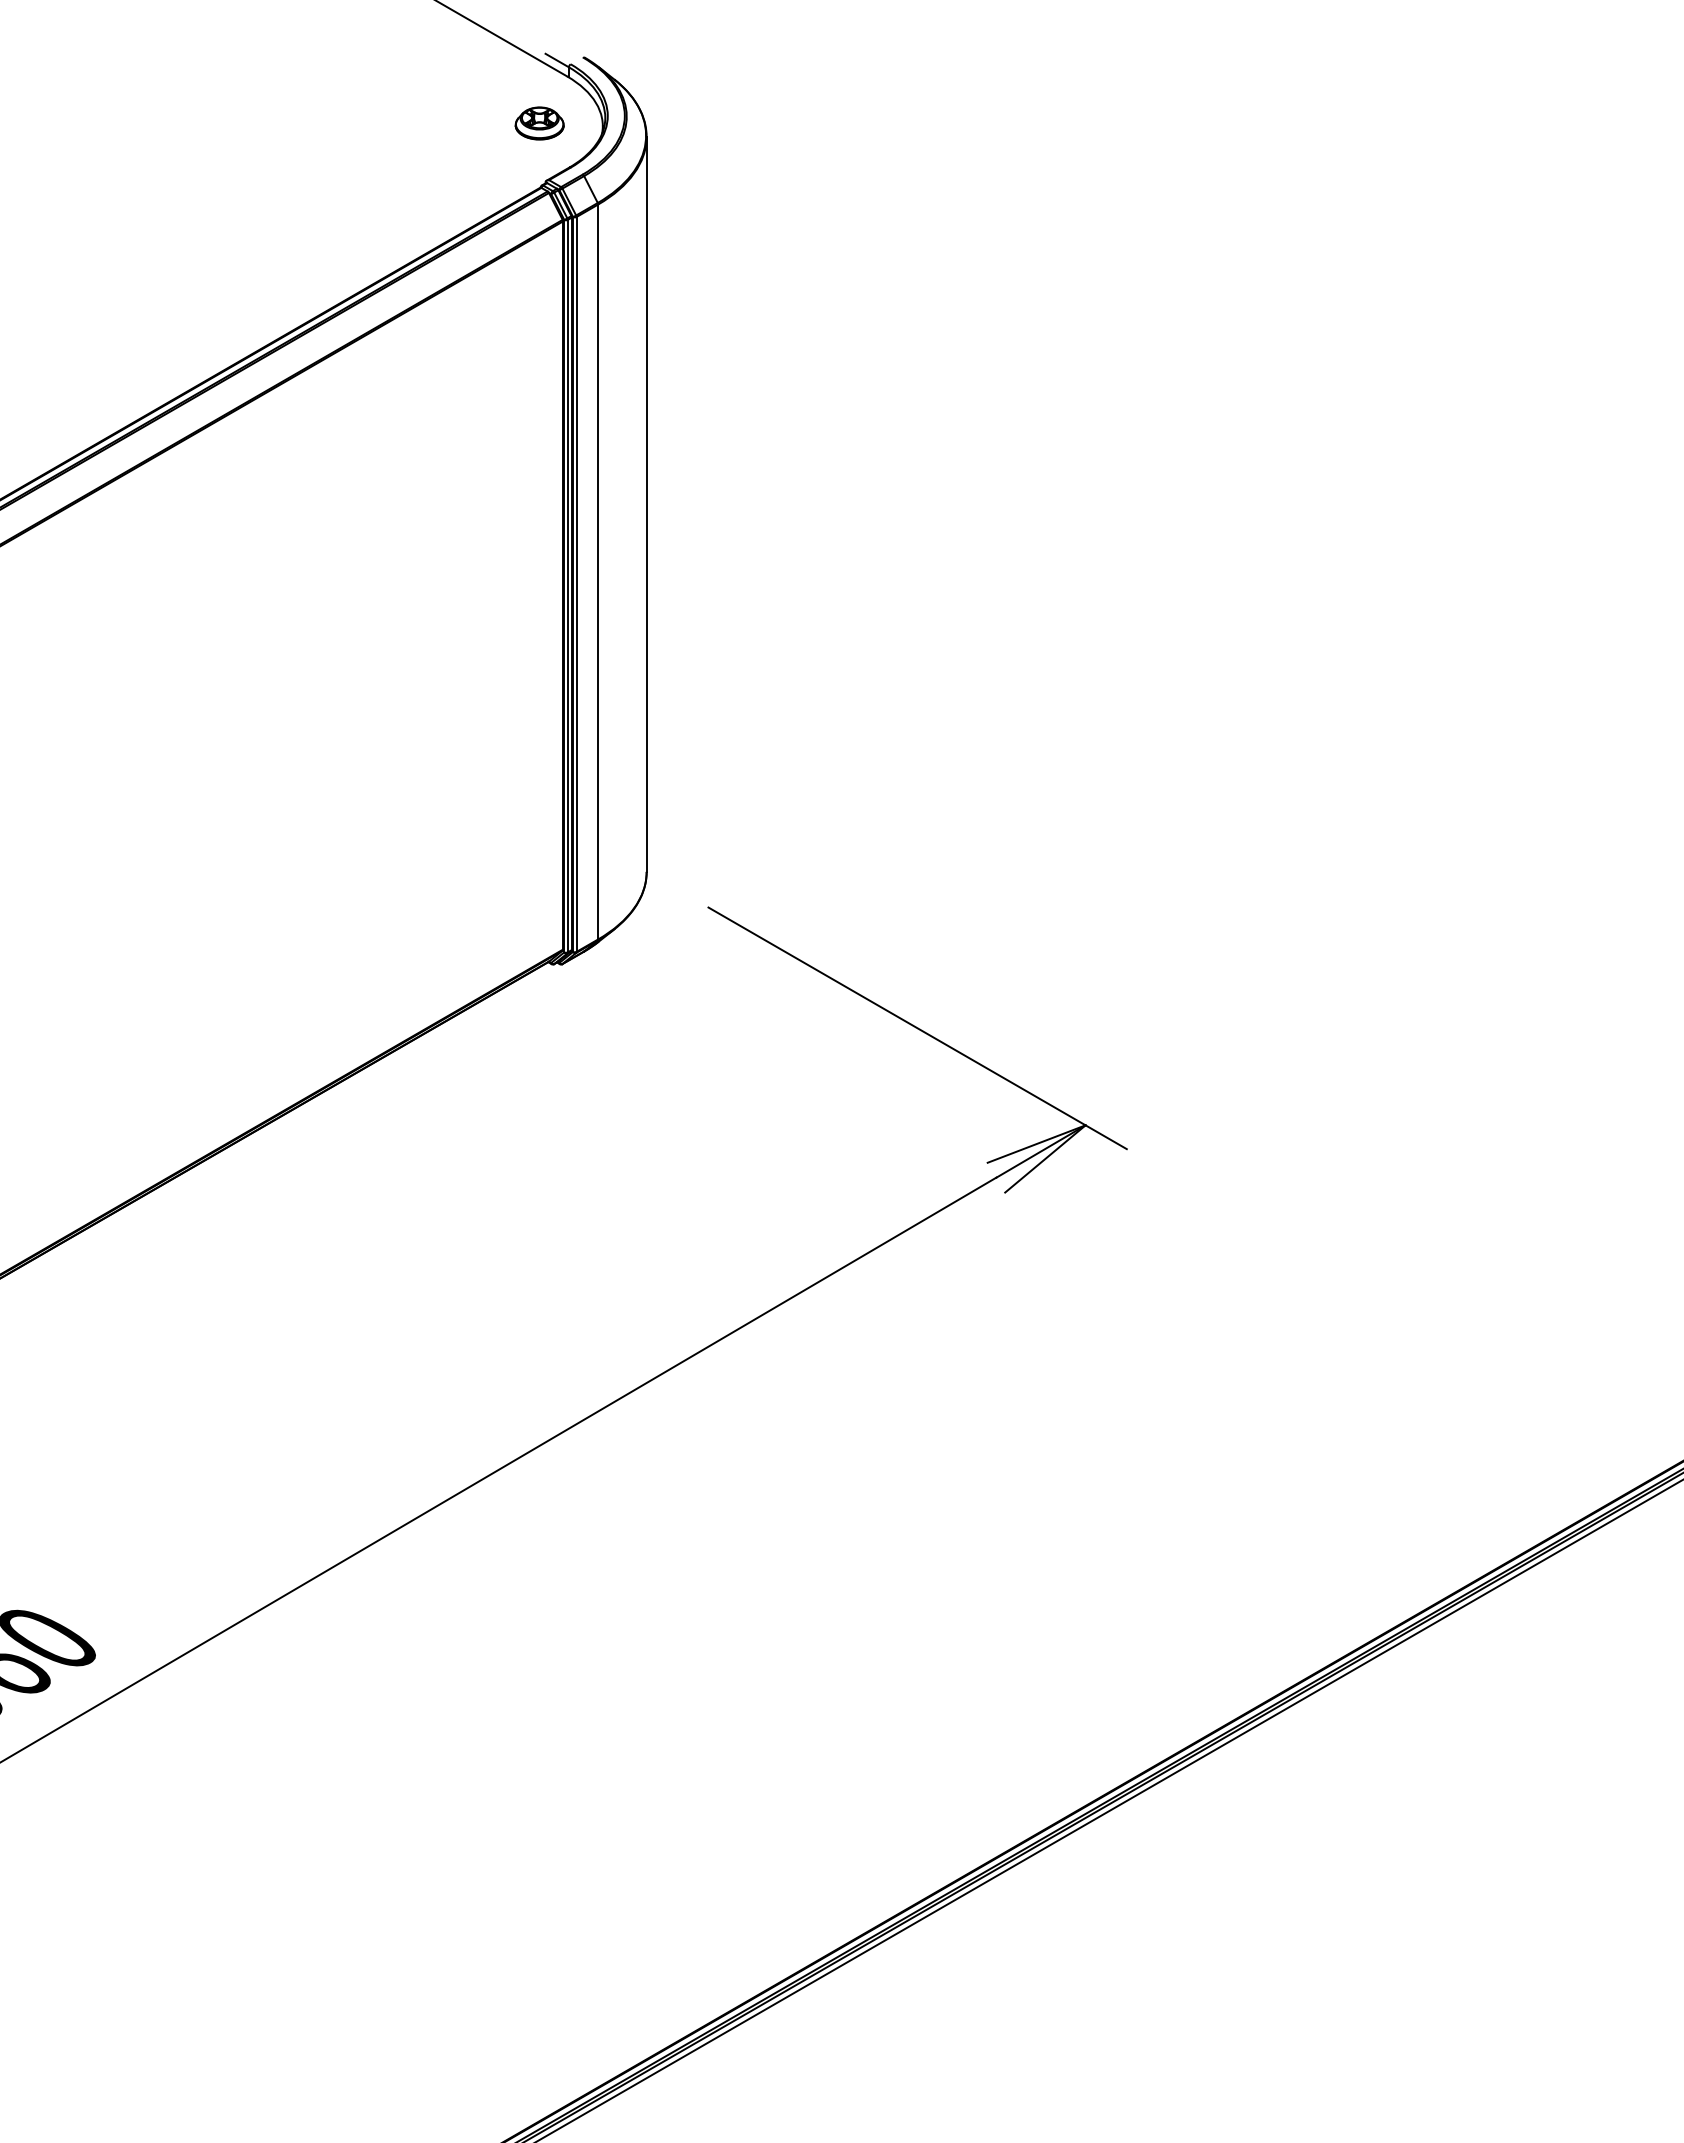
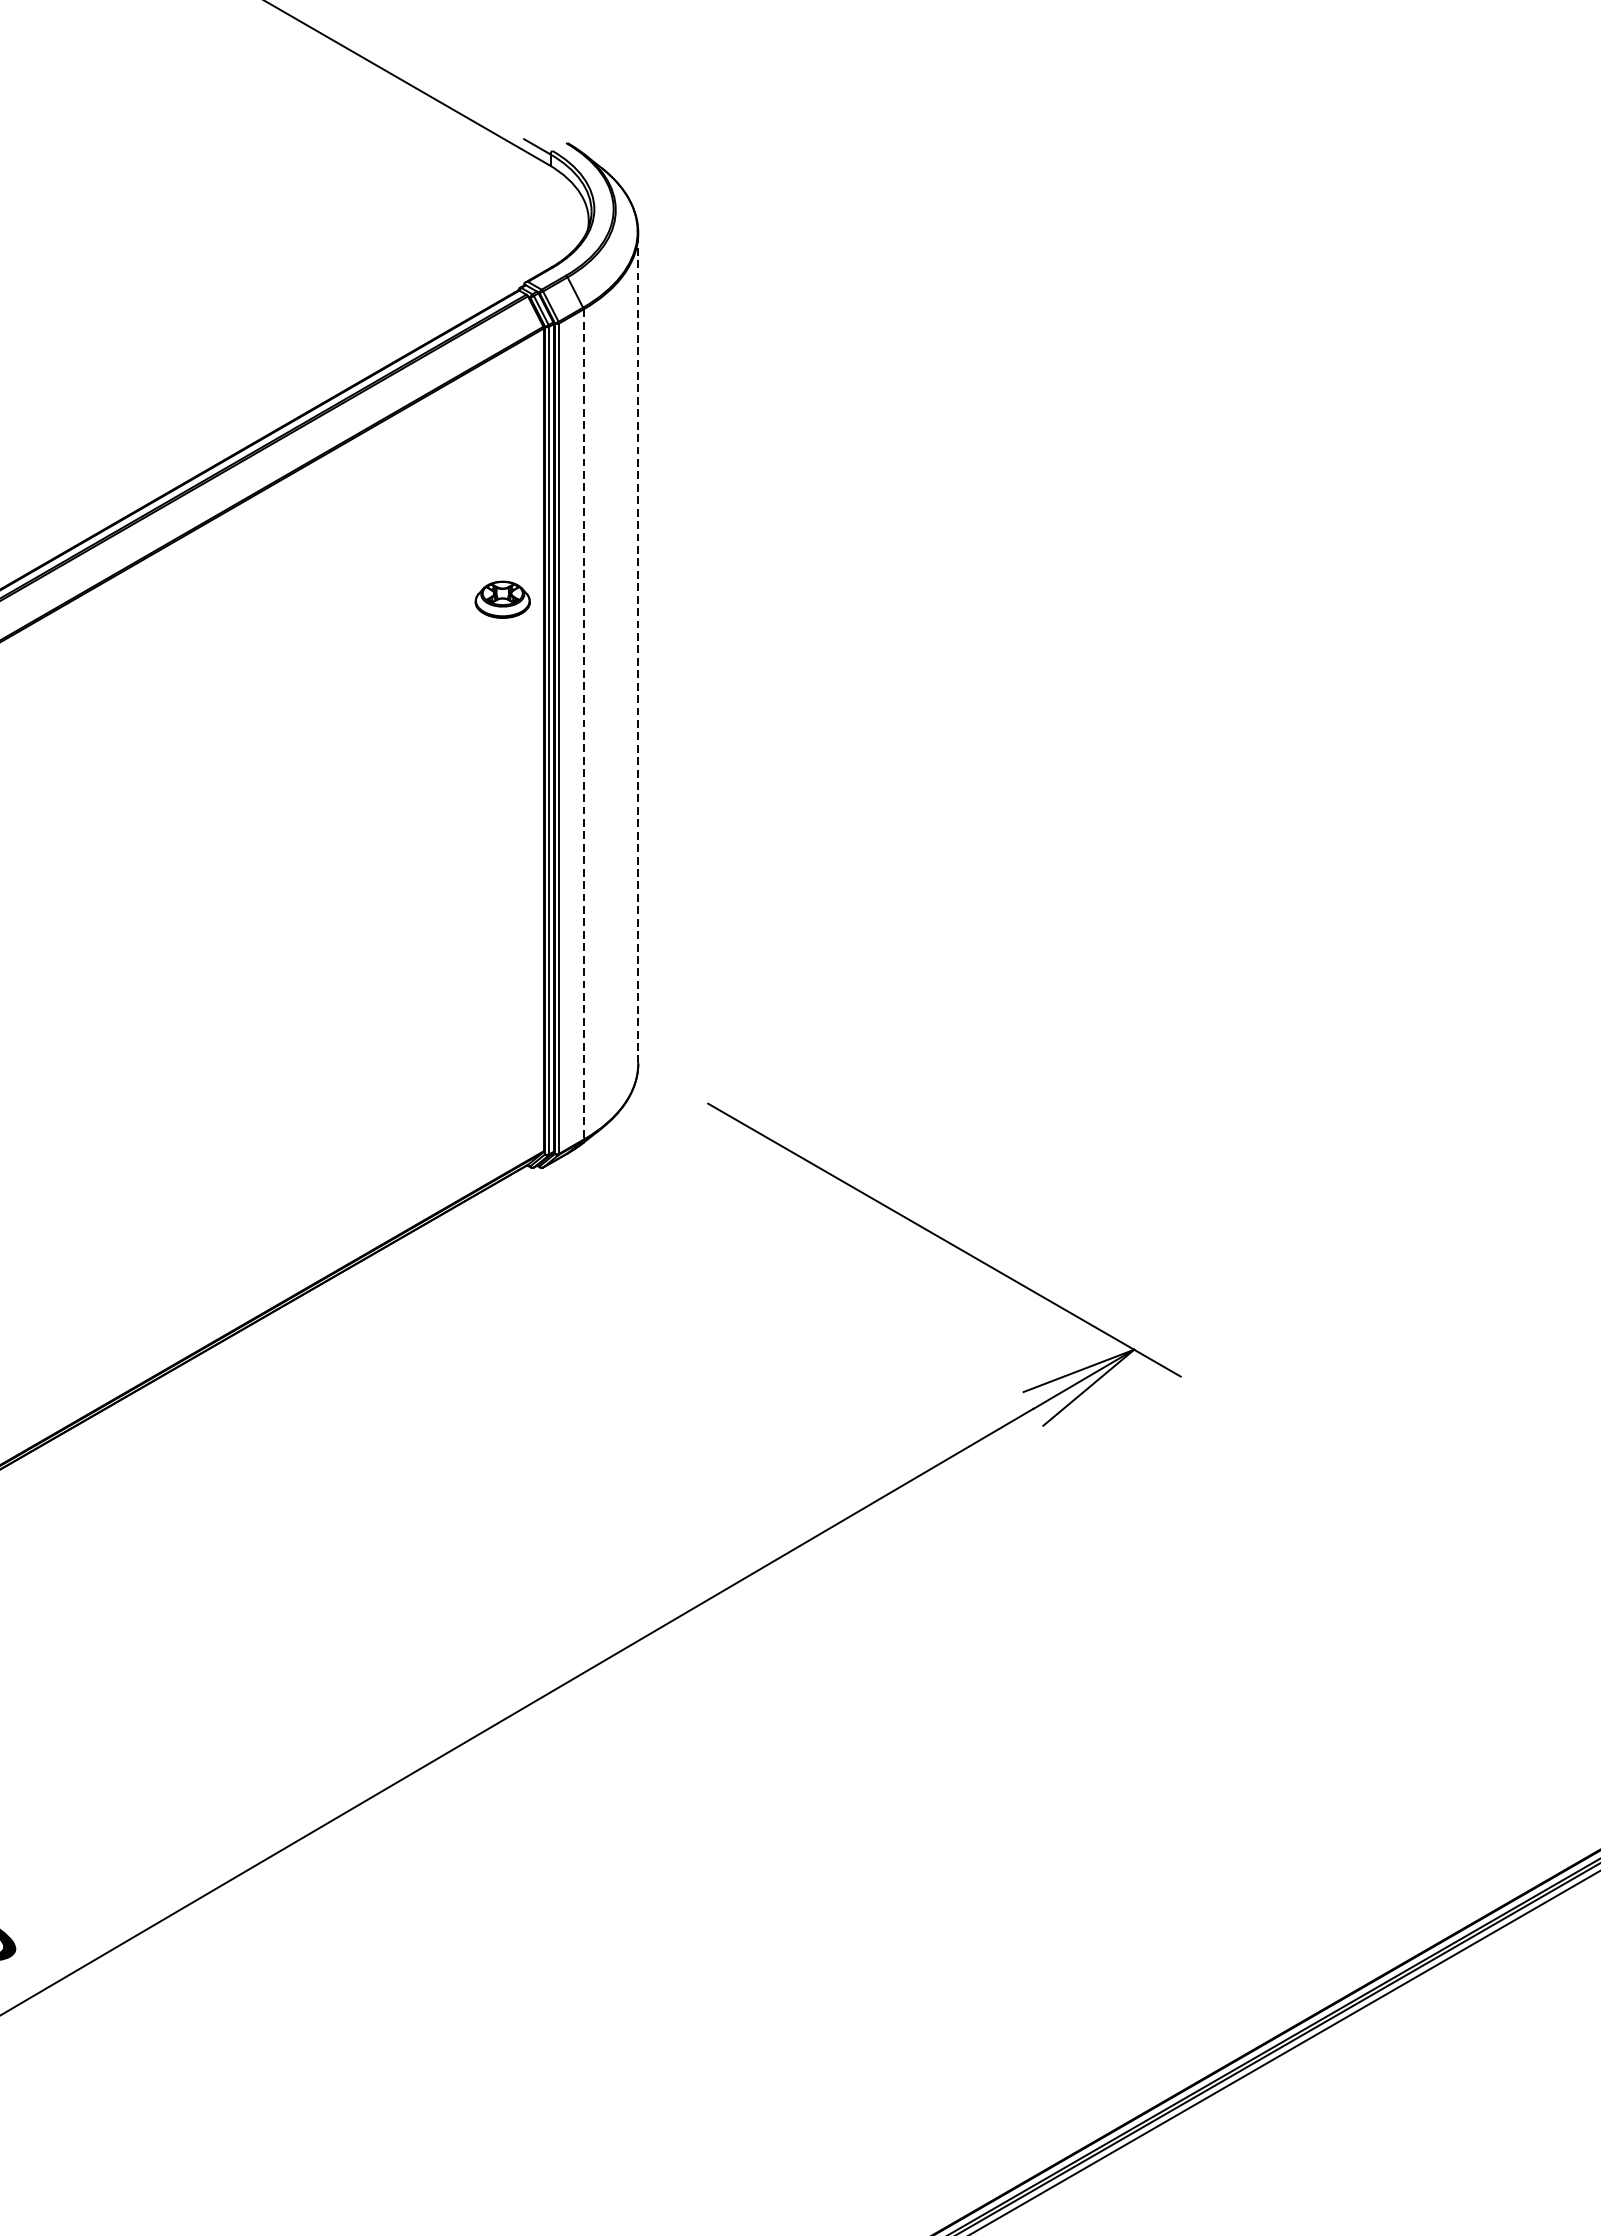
part: (539, 123) -> (502, 599), moved
line: (646, 503) -> (638, 647), solid -> dashed
line: (598, 572) -> (583, 725), solid -> dashed

